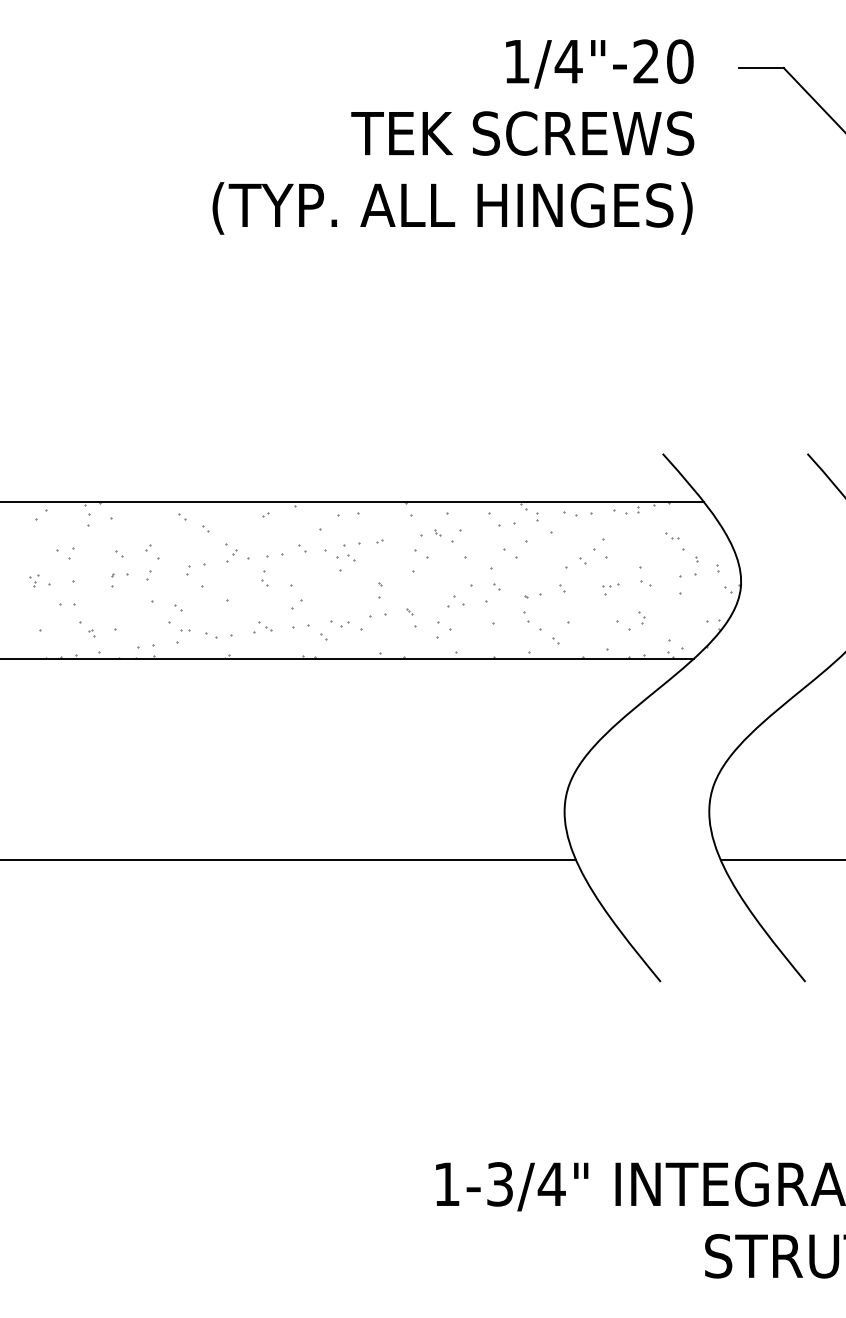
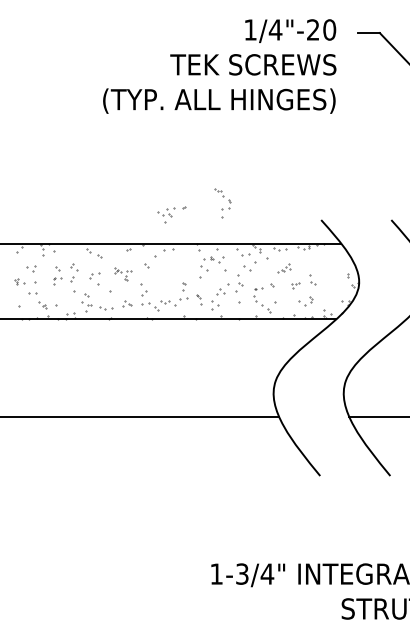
part: (587, 553) -> (284, 268), size x0.6
part: (353, 555) -> (171, 214), moved
part: (681, 564) -> (222, 203), moved
part: (252, 566) -> (122, 274), size x0.6

